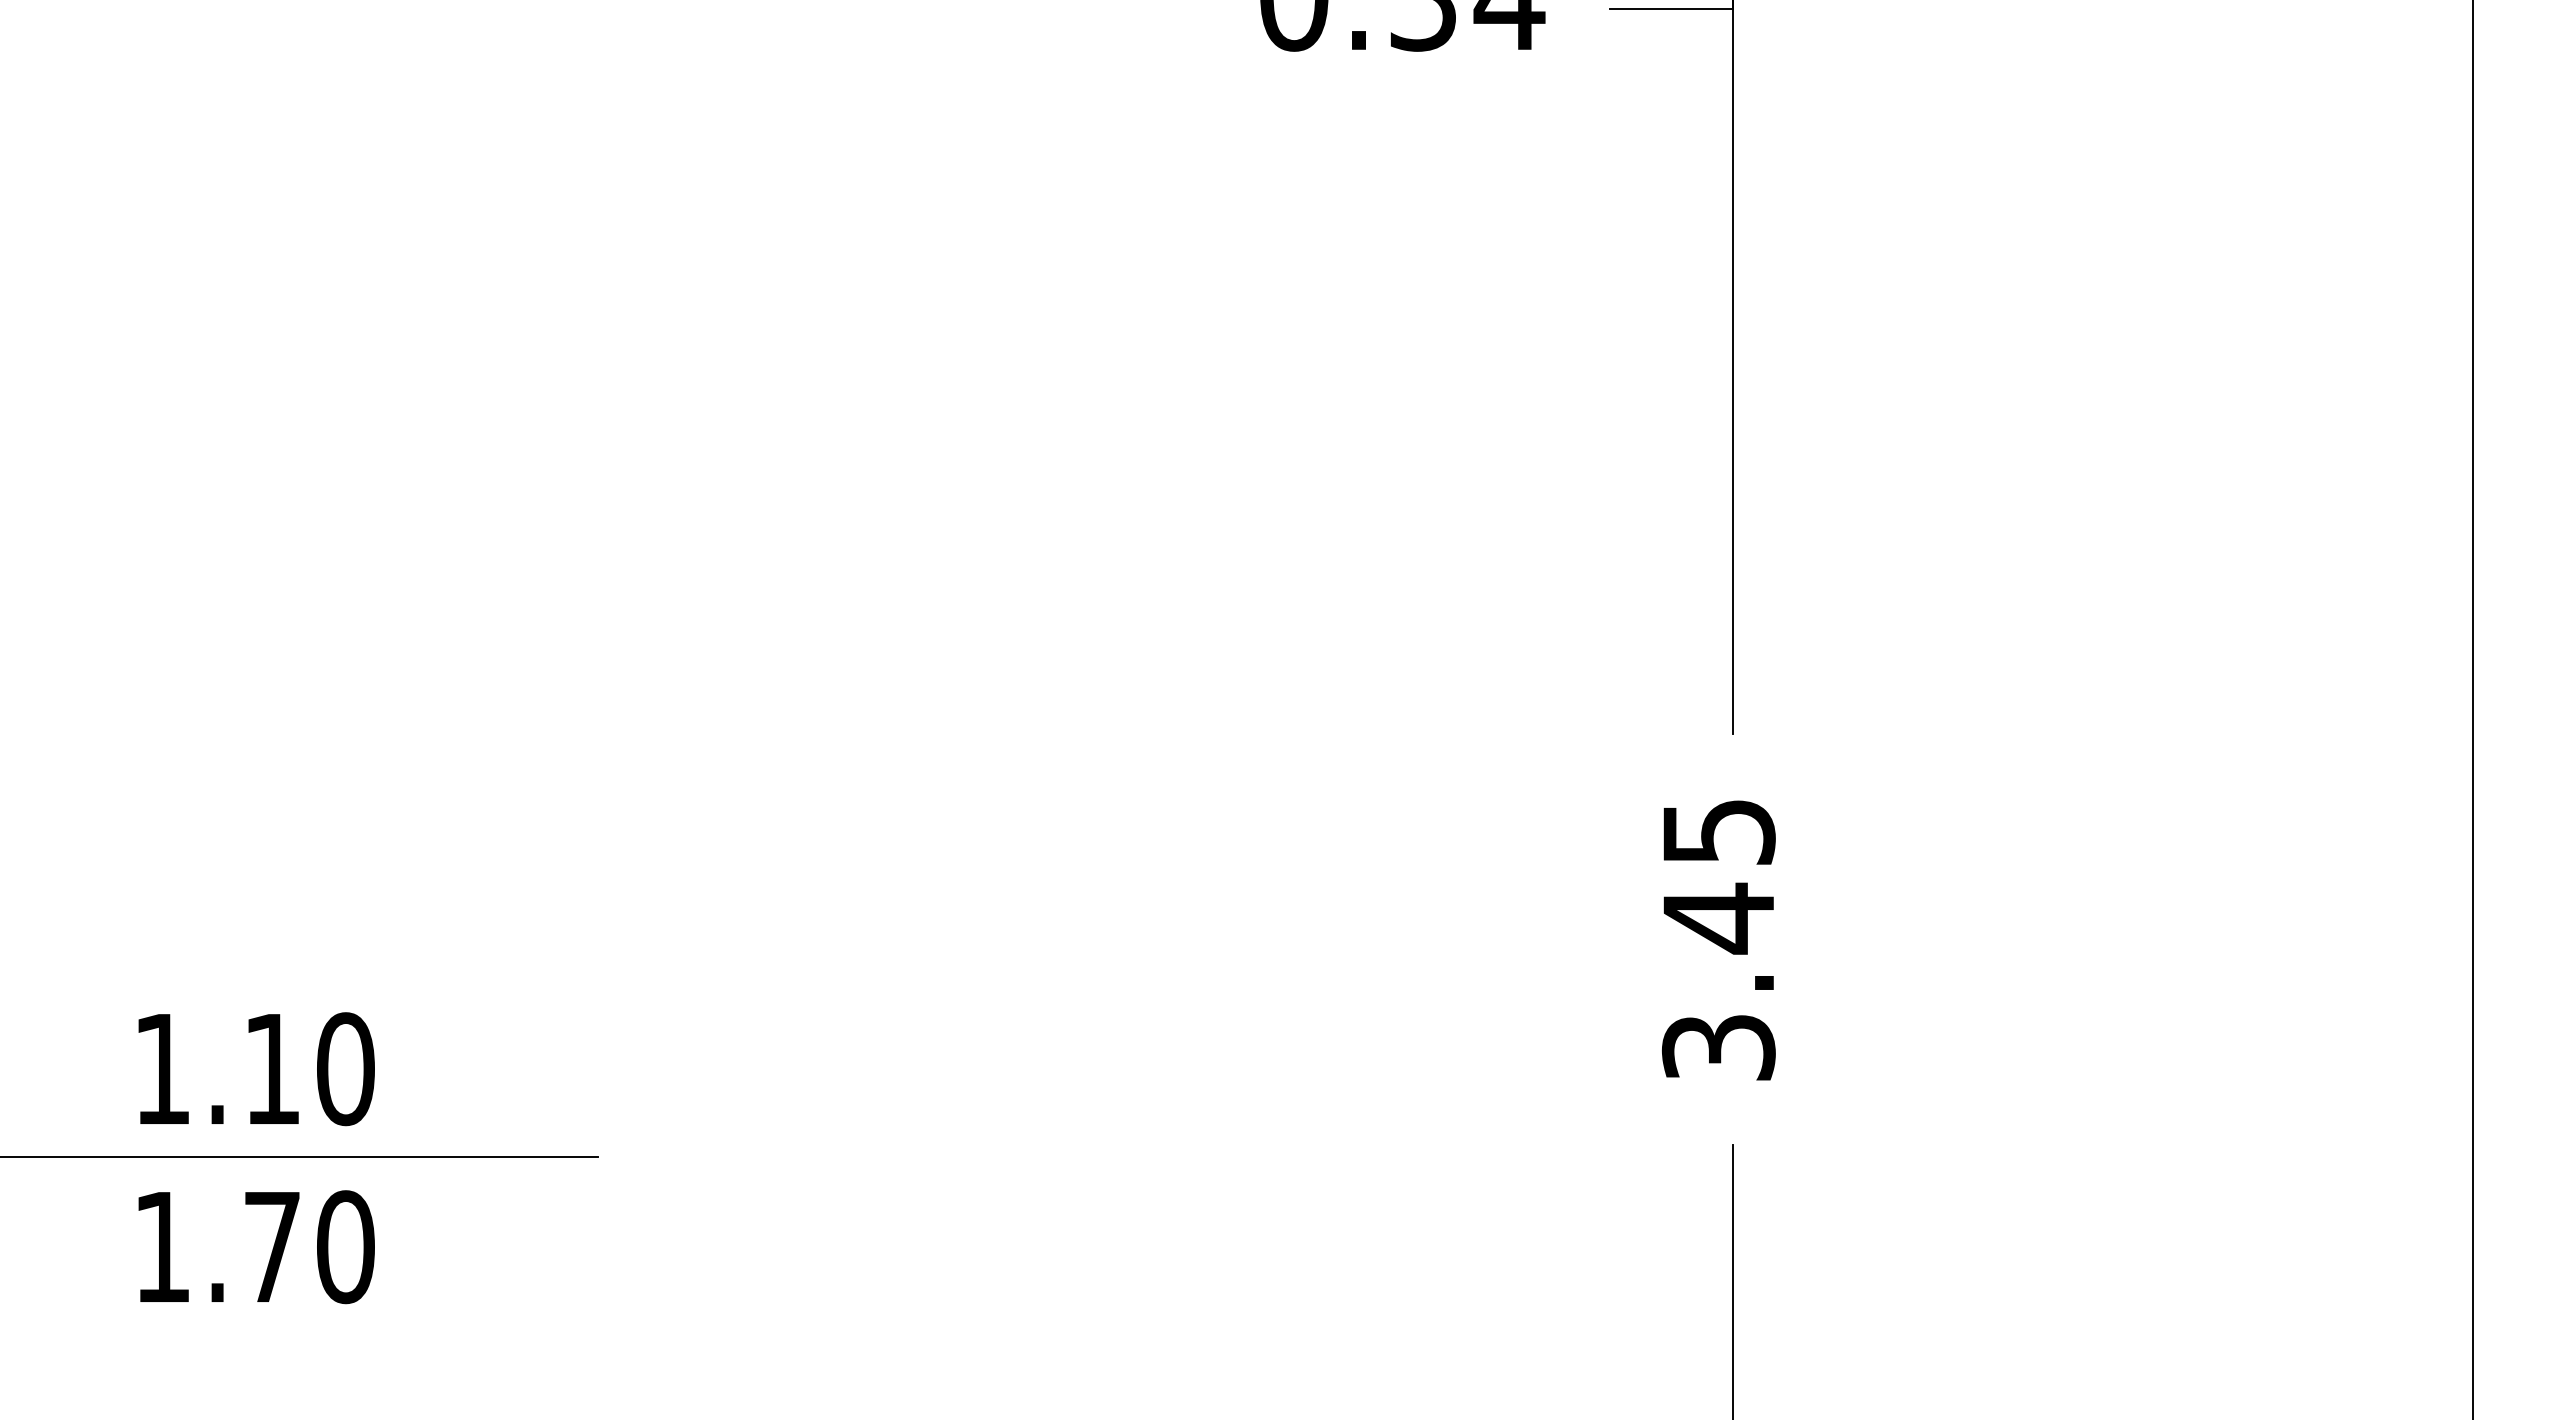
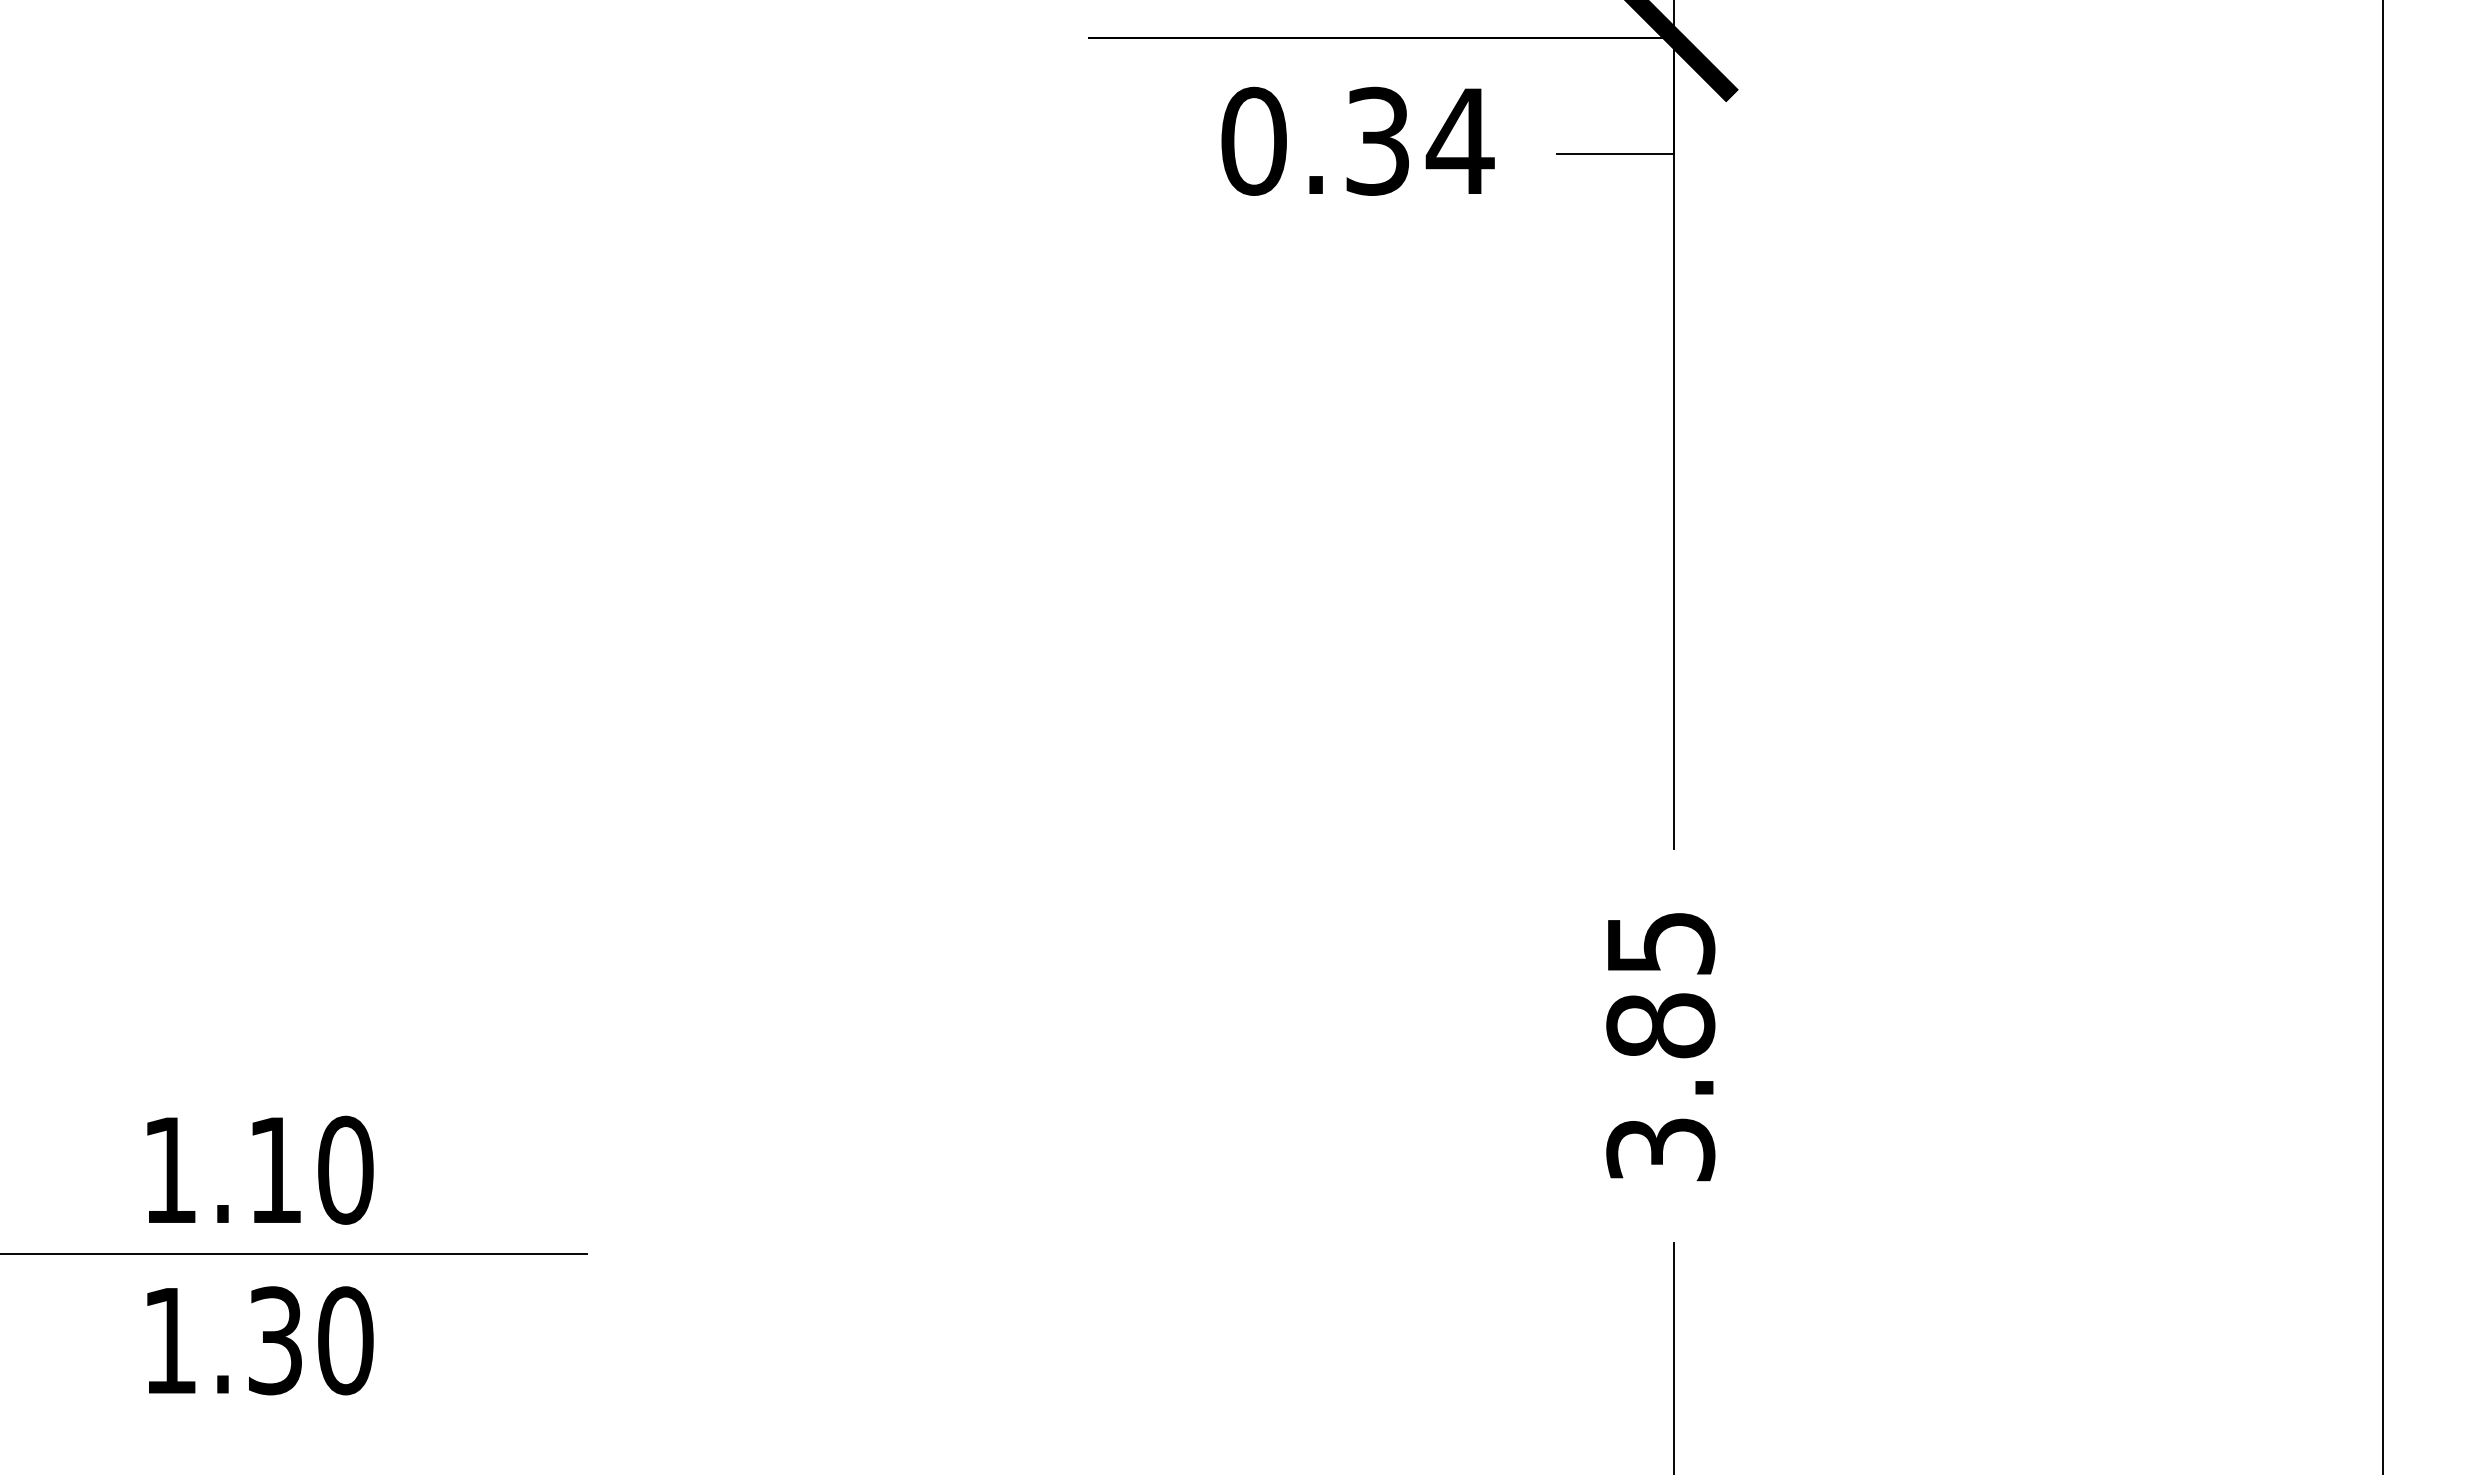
text: (1718, 917) -> (1660, 1025), 3.45 -> 3.85
text: (272, 1246) -> (275, 1340), 1.70 -> 1.30

